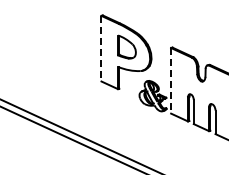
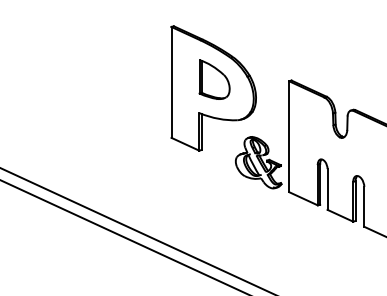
line: (101, 48) -> (171, 82), dashed -> solid
line: (171, 80) -> (289, 136), dashed -> solid

